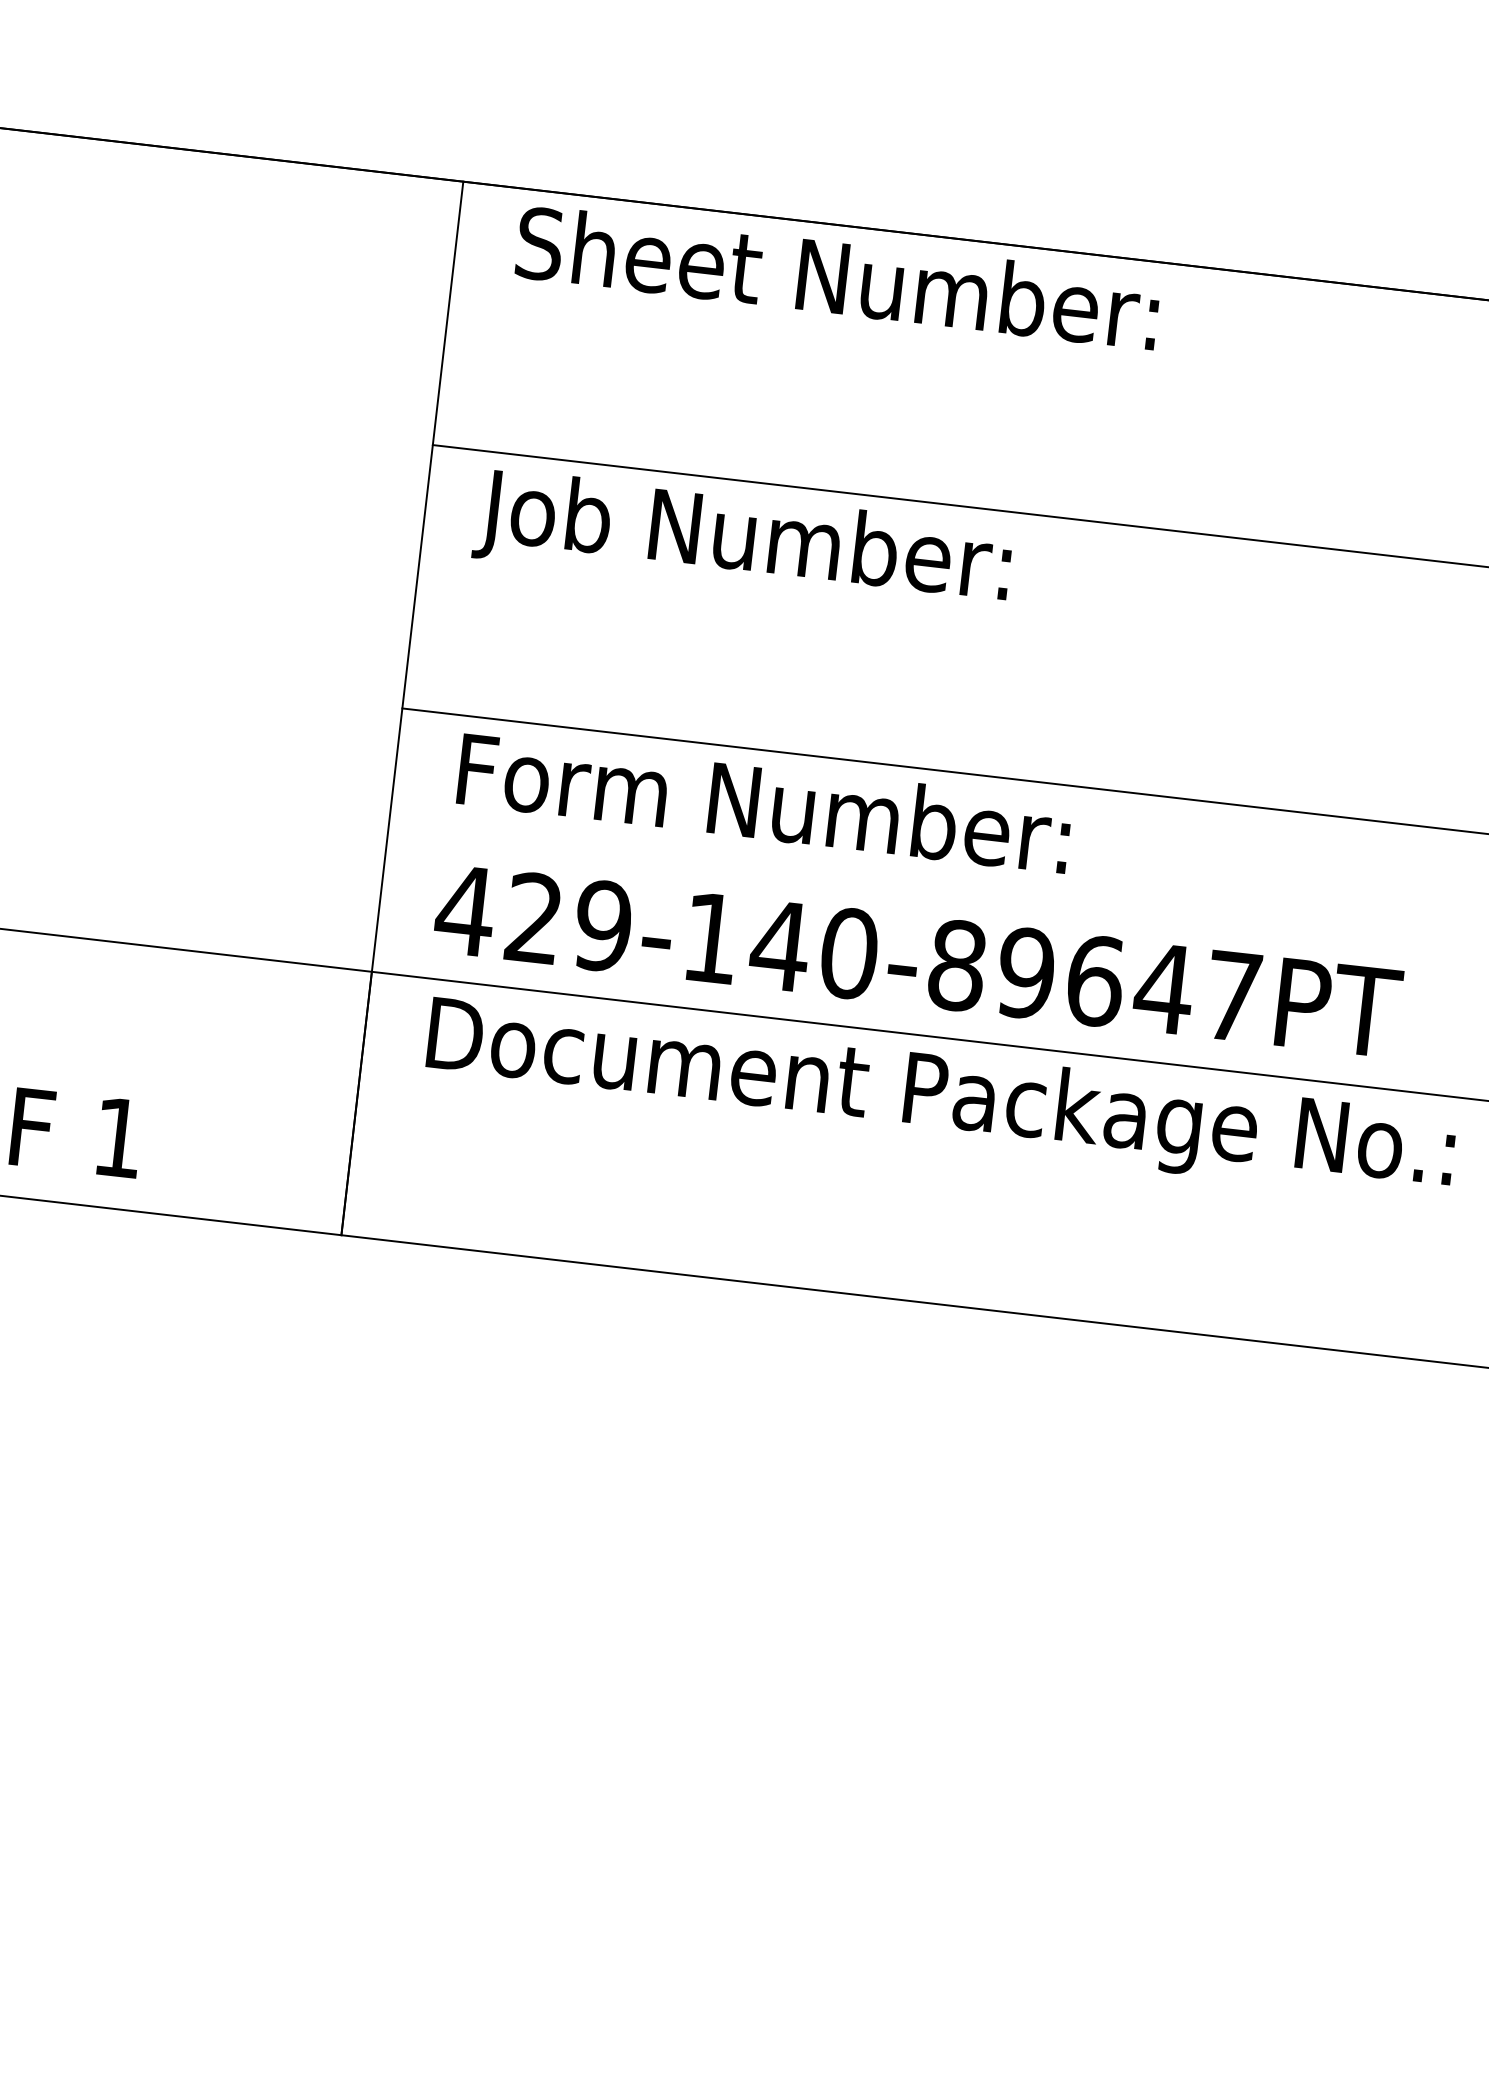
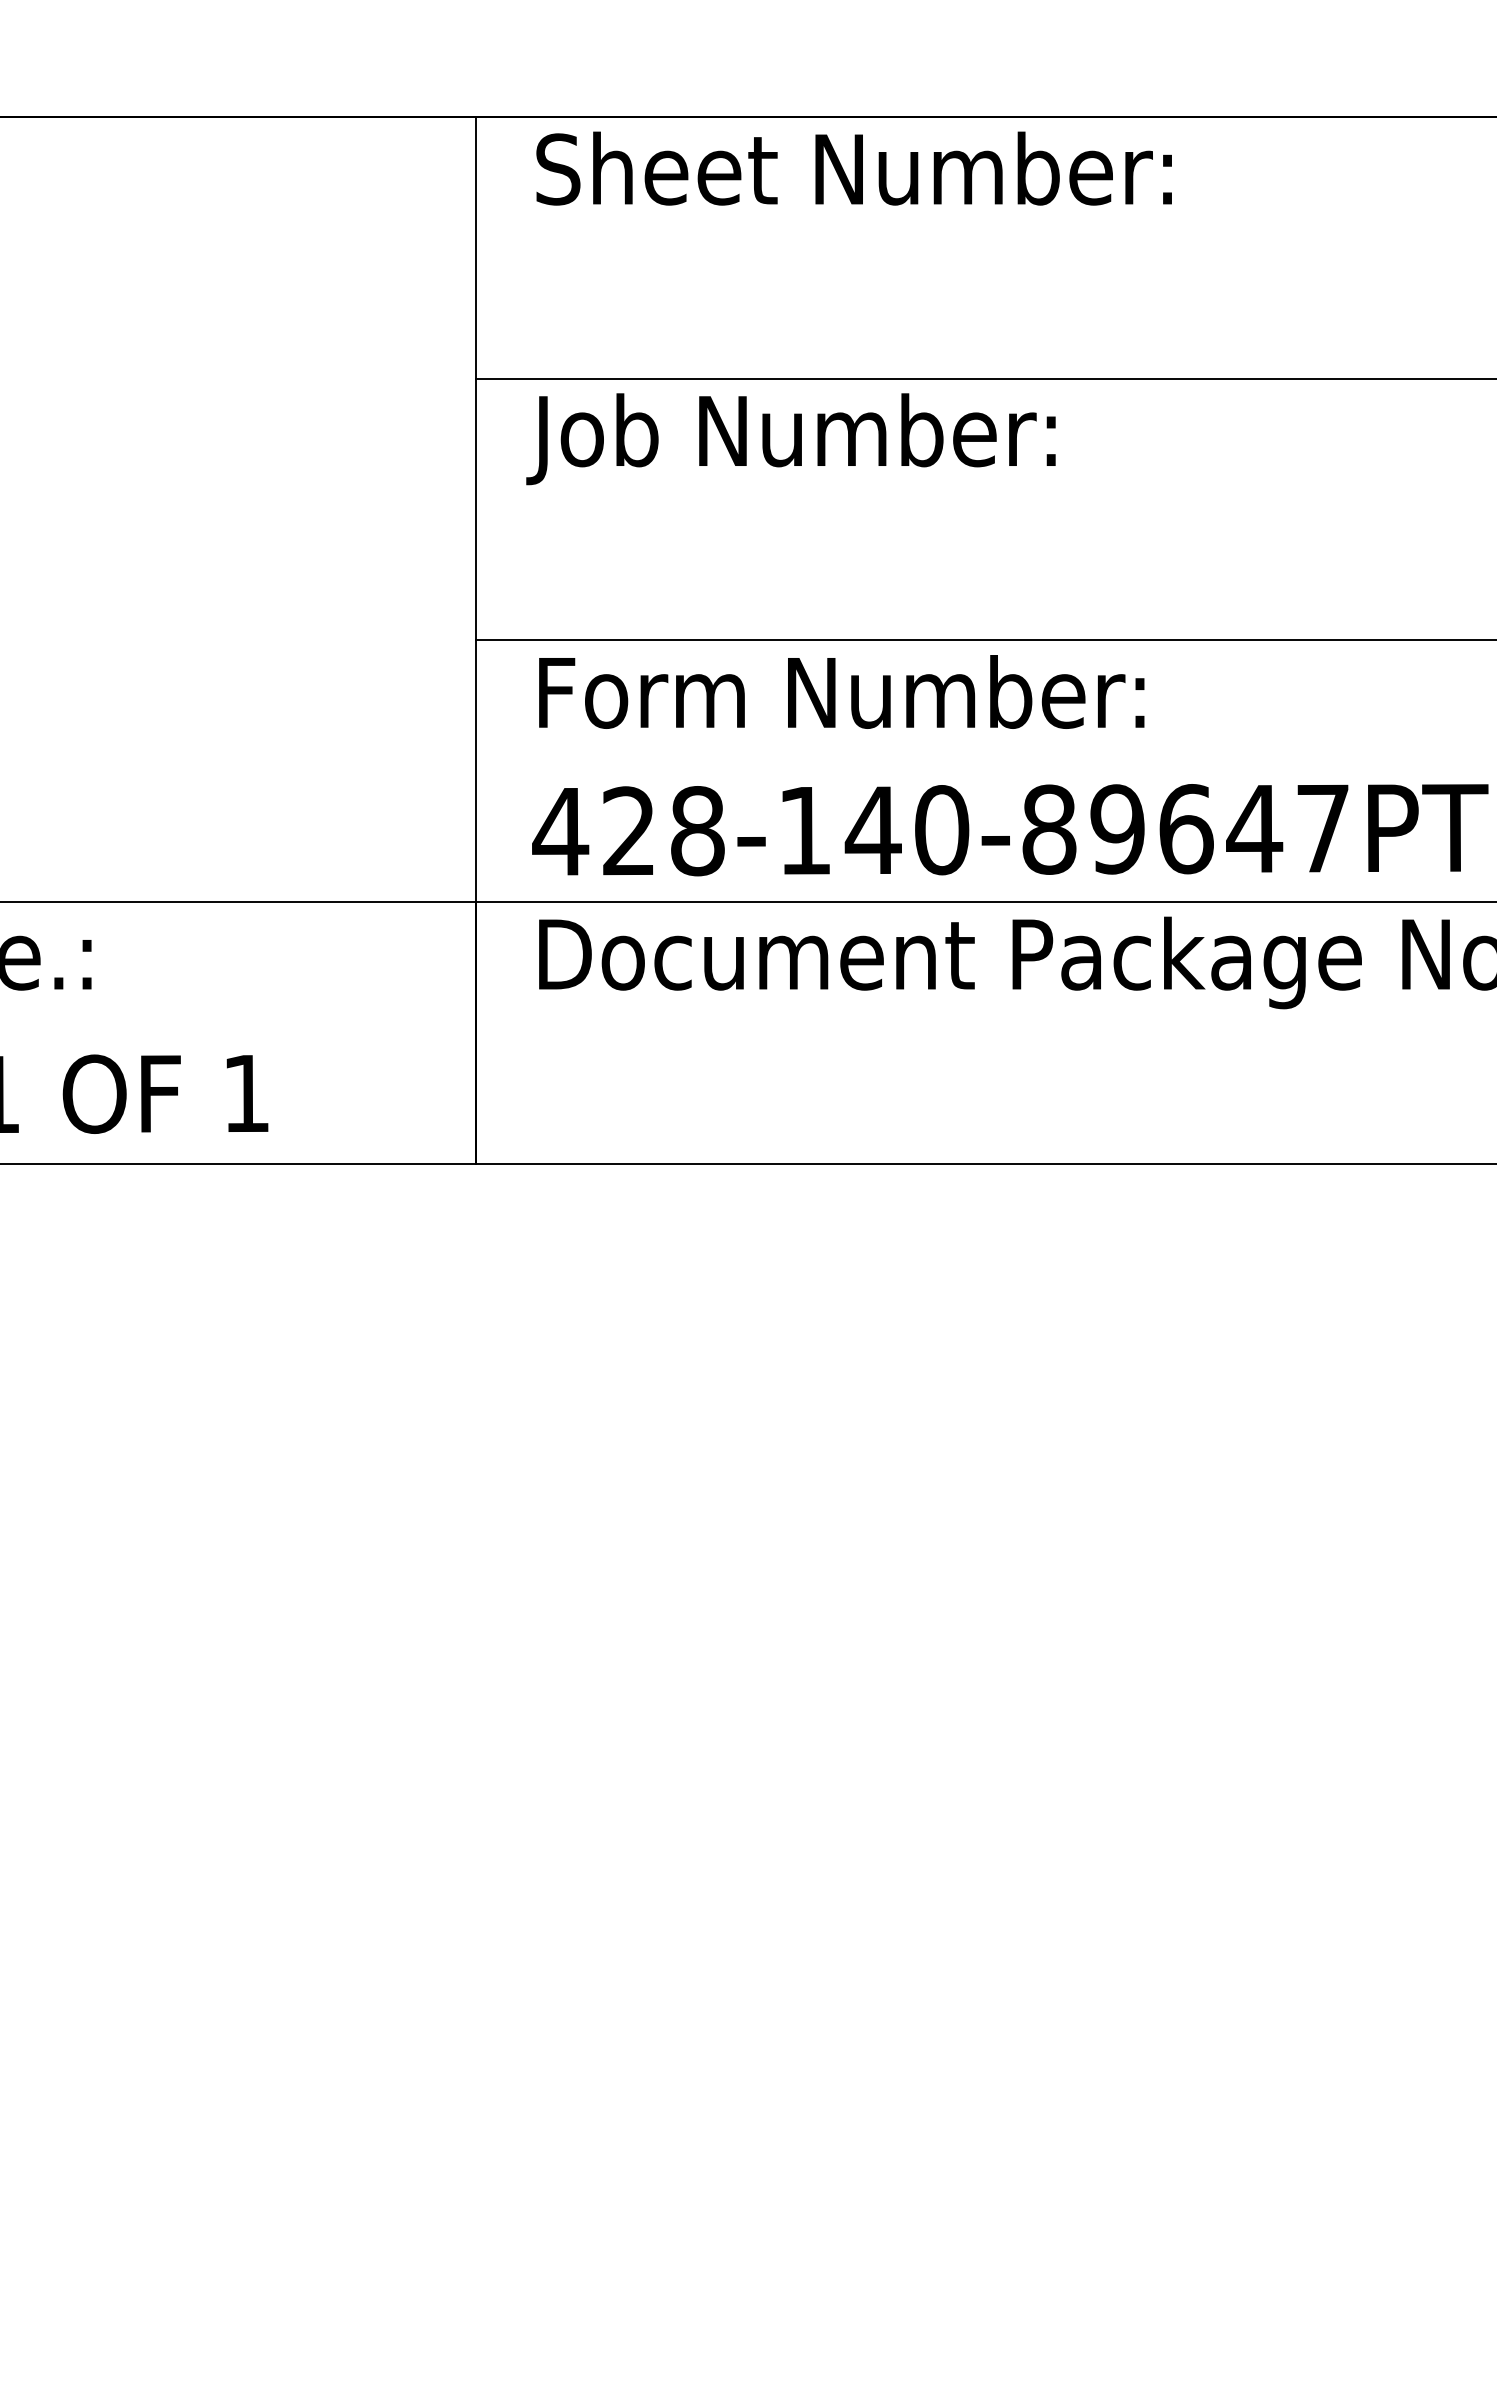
text: (603, 926) -> (697, 831), 429-140-89647PT -> 428-140-89647PT

